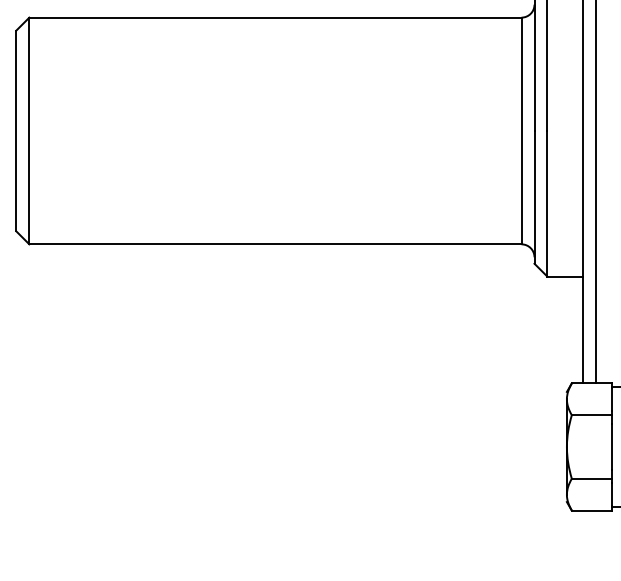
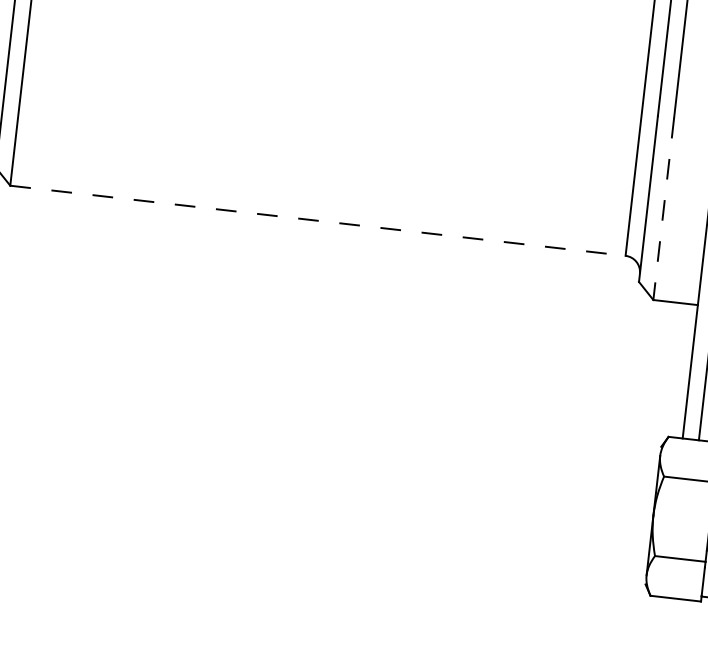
line: (547, 203) -> (663, 208), solid -> dashed
line: (275, 244) -> (317, 221), solid -> dashed

